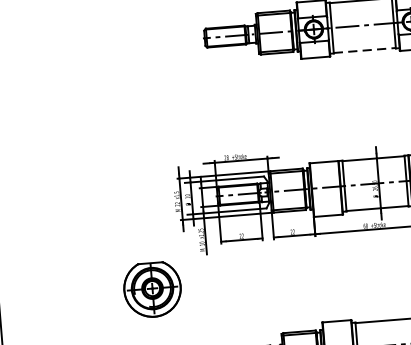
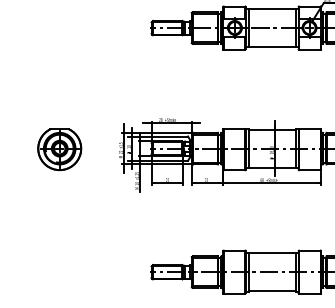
line: (365, 50) -> (272, 47), dashed -> solid
part: (152, 289) -> (59, 149), moved

